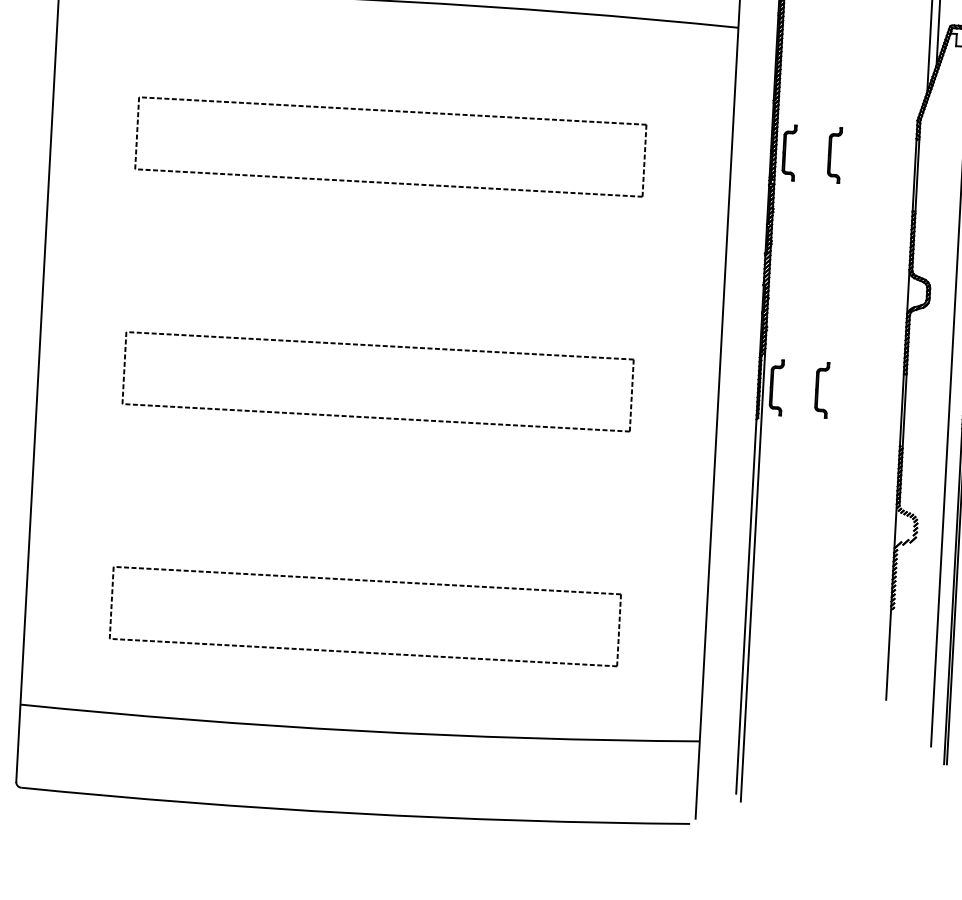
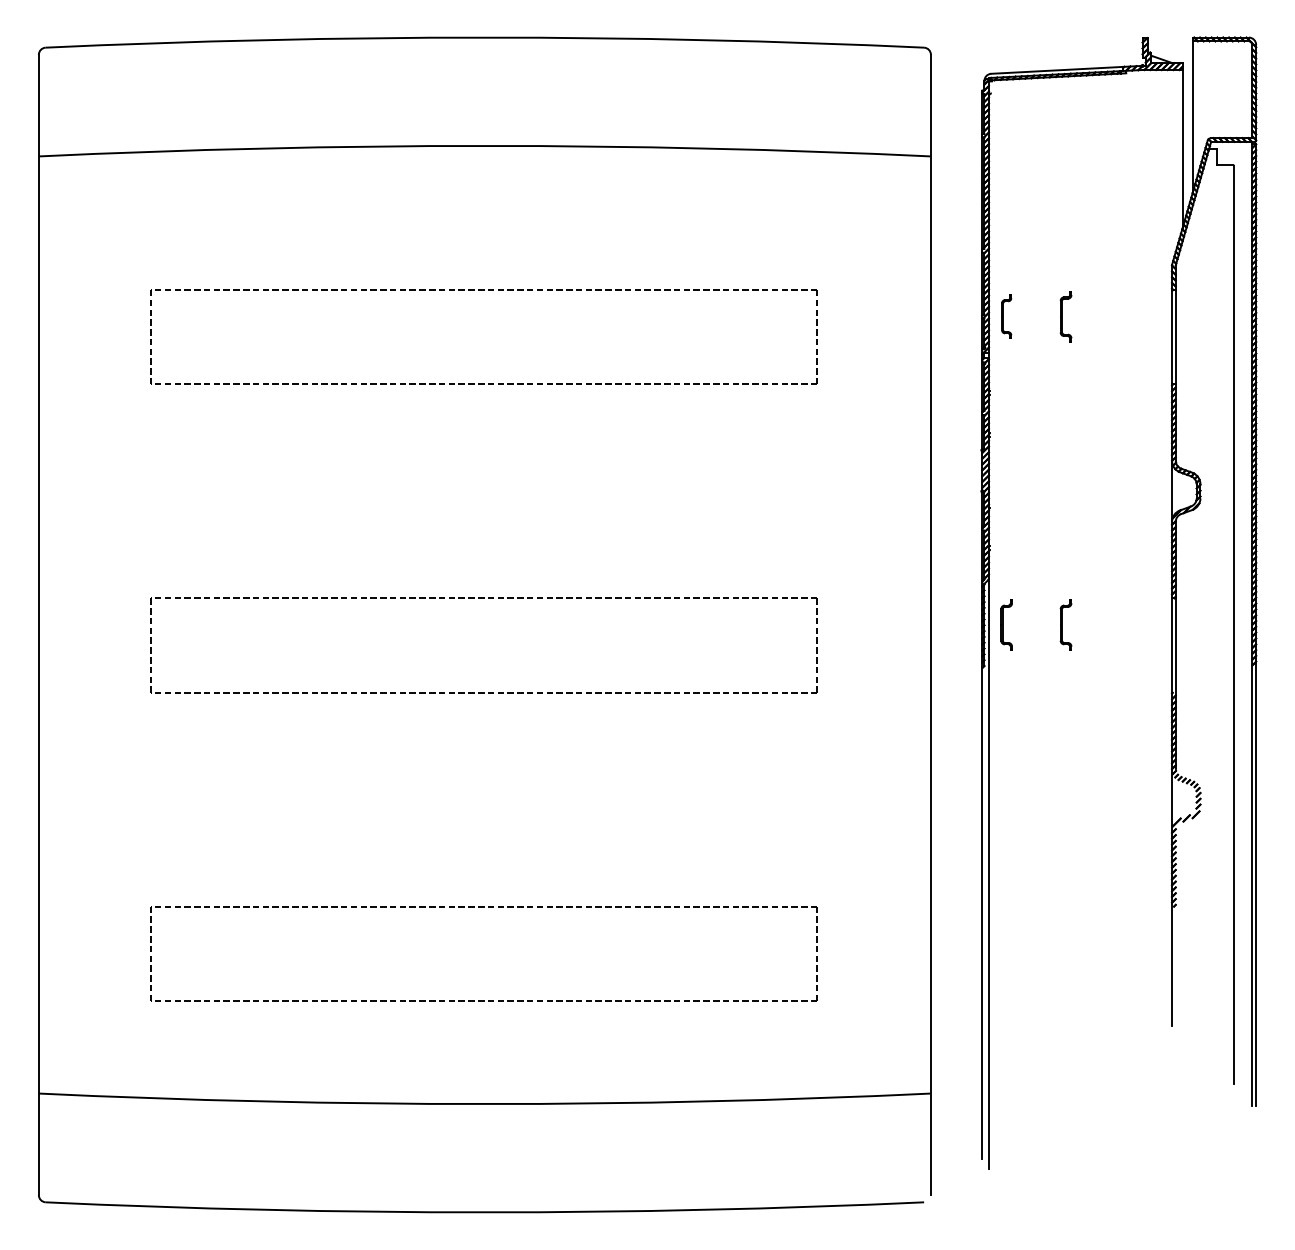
part: (789, 152) -> (1006, 316), size x0.6
part: (834, 155) -> (1065, 316), size x0.7
part: (776, 387) -> (1006, 624), size x0.7
part: (821, 389) -> (1065, 624), size x0.7

